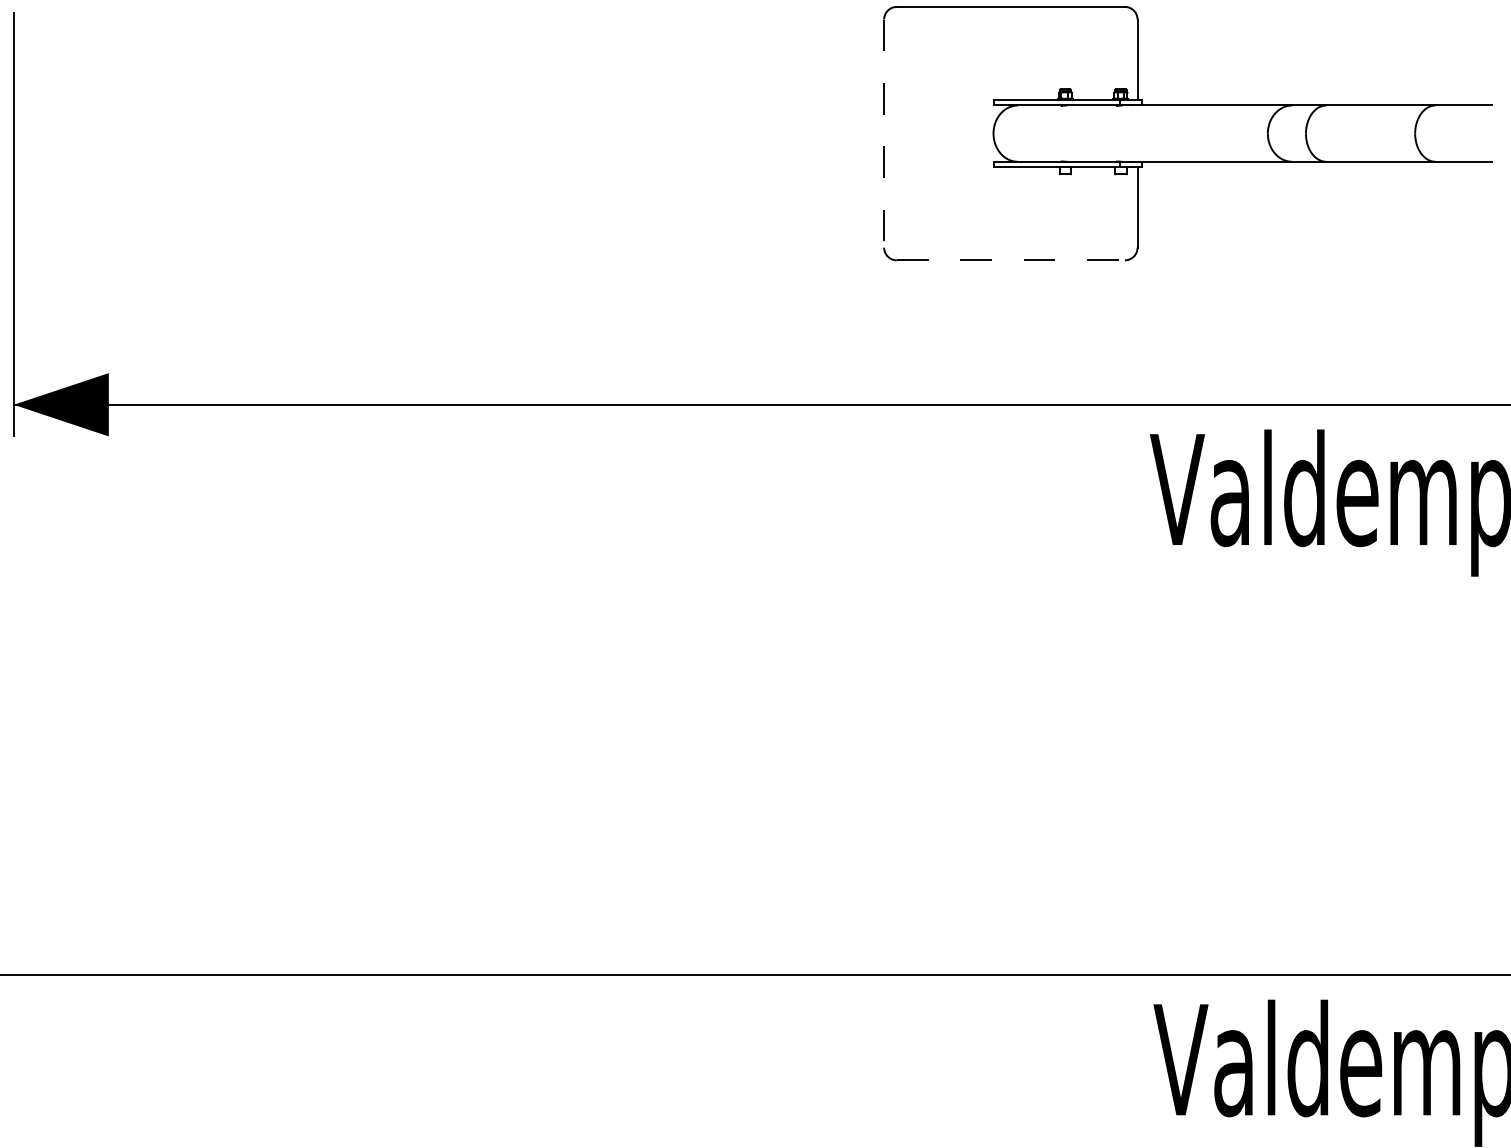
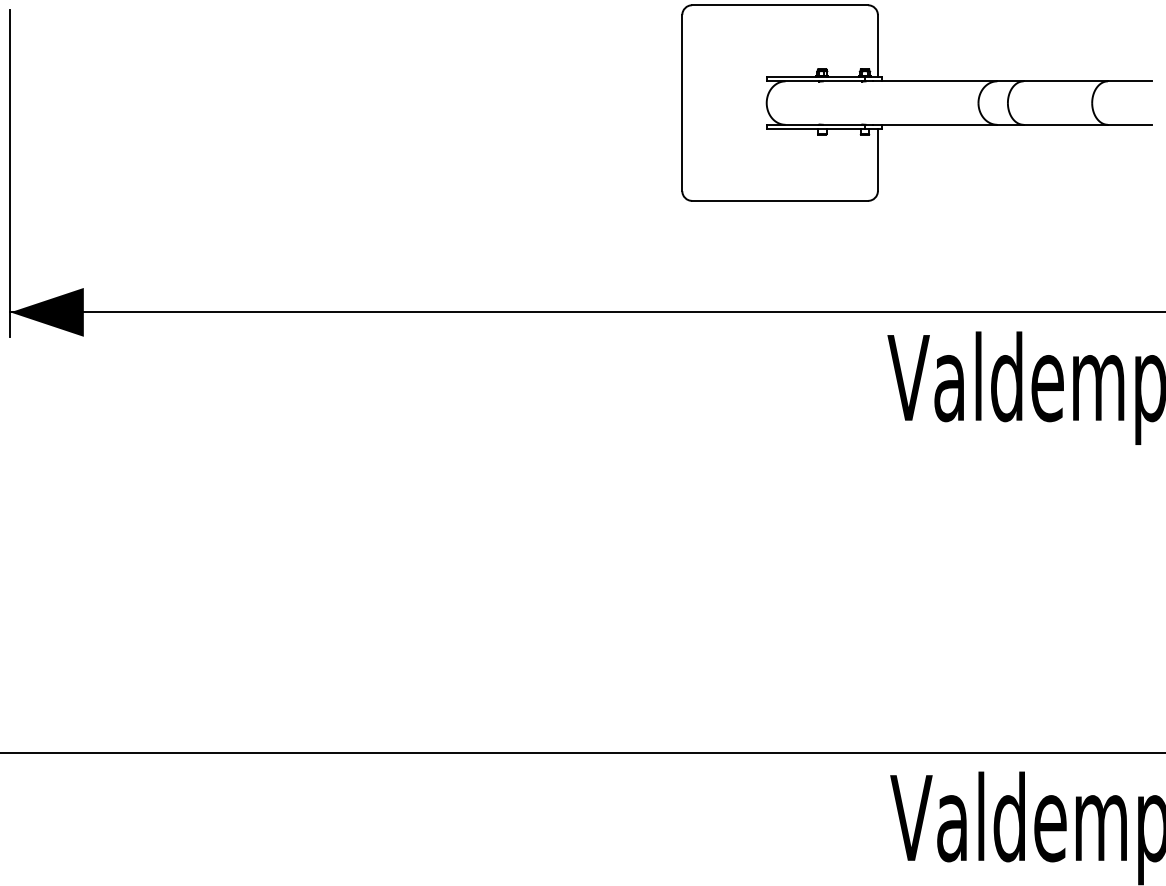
line: (884, 134) -> (682, 103), dashed -> solid
line: (1011, 259) -> (780, 200), dashed -> solid

